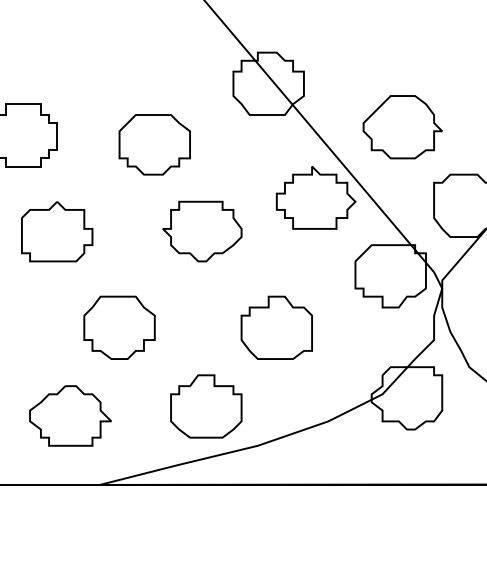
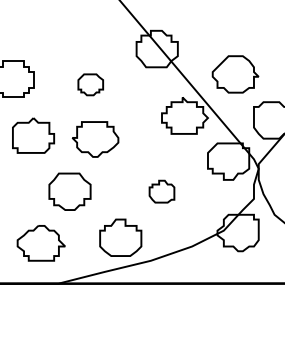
part: (154, 144) -> (90, 84), size x0.6
part: (202, 231) -> (95, 139), moved
part: (275, 327) -> (161, 191), size x0.6

